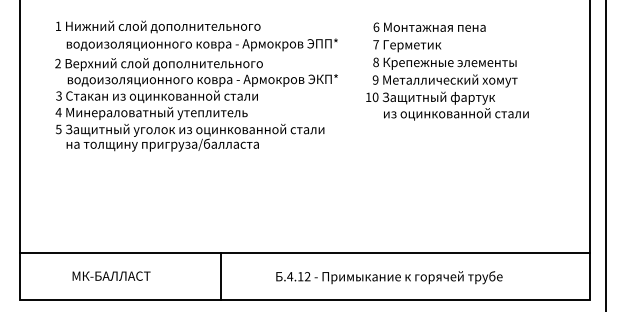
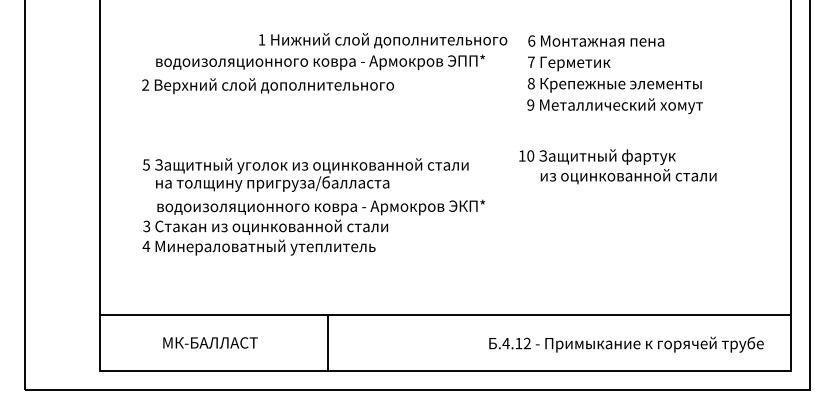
text: (158, 26) -> (383, 40), moved
text: (196, 96) -> (313, 227), moved
text: (447, 105) -> (617, 166), moved
line: (220, 276) -> (327, 343), moved
text: (389, 277) -> (626, 344), moved

